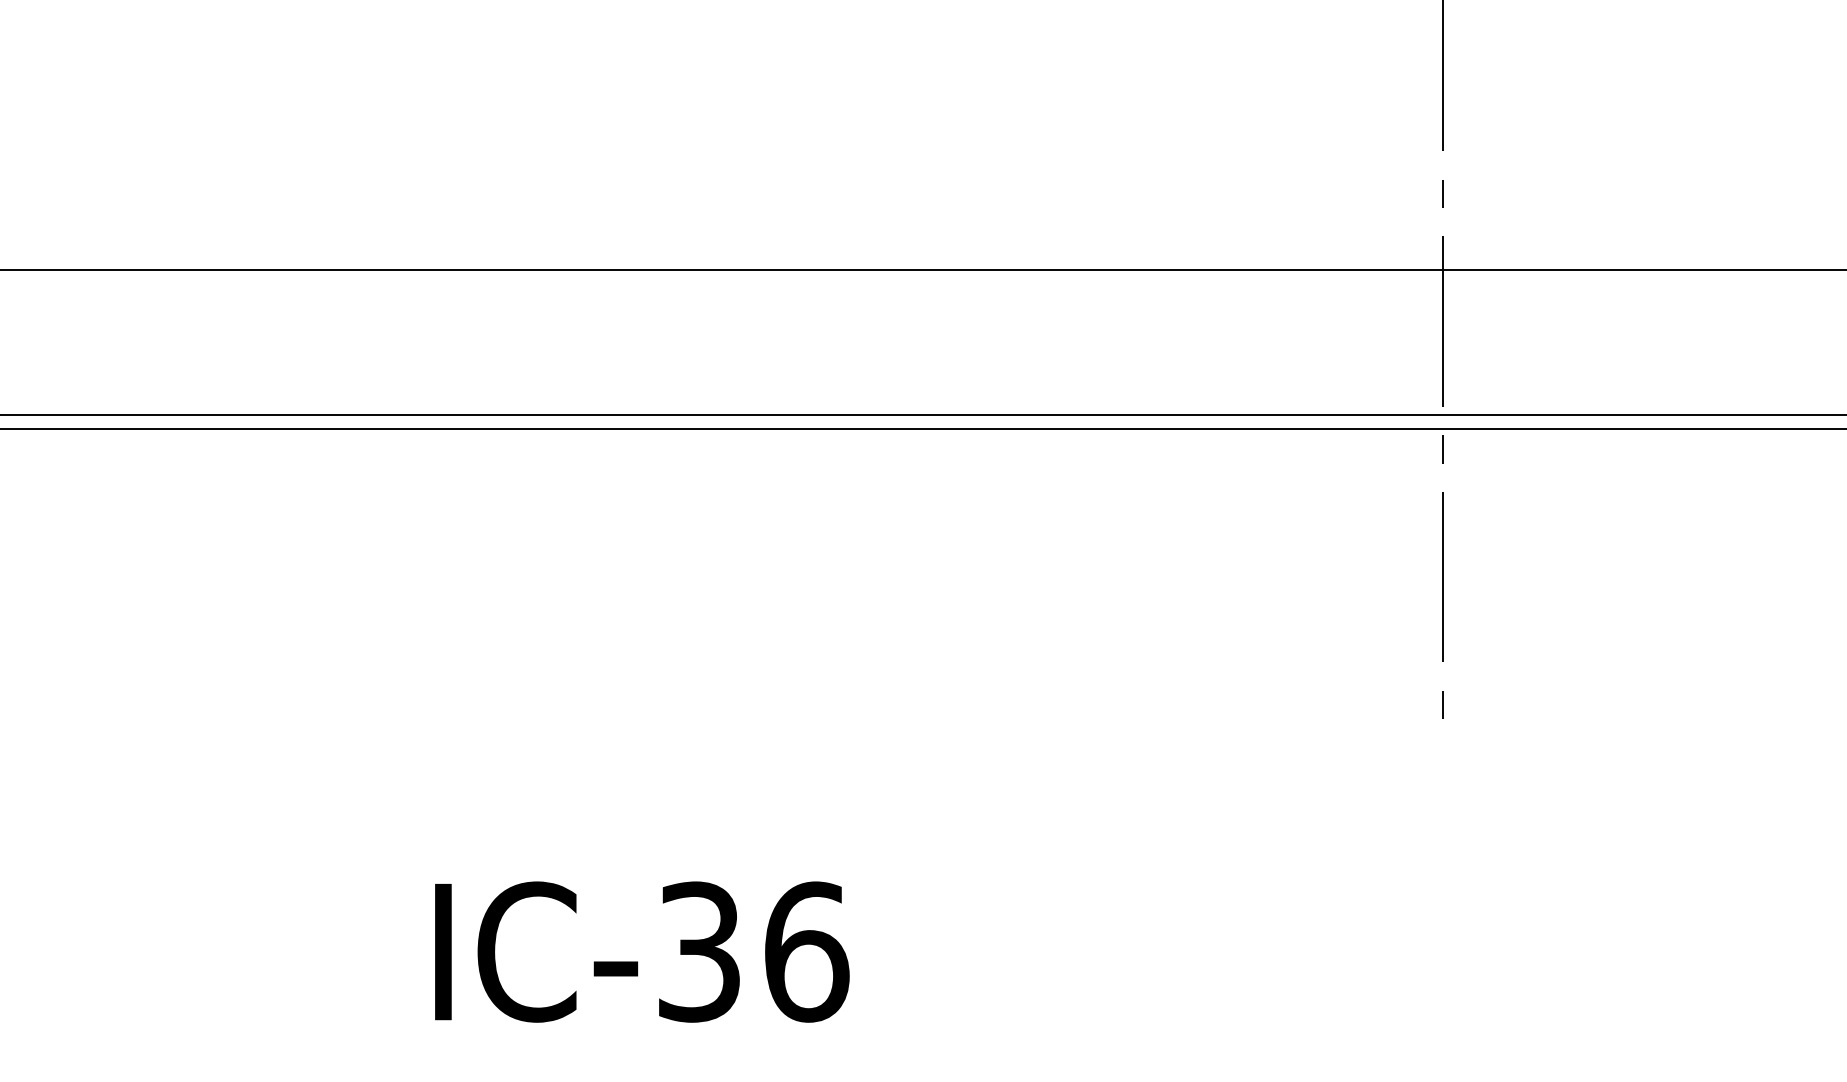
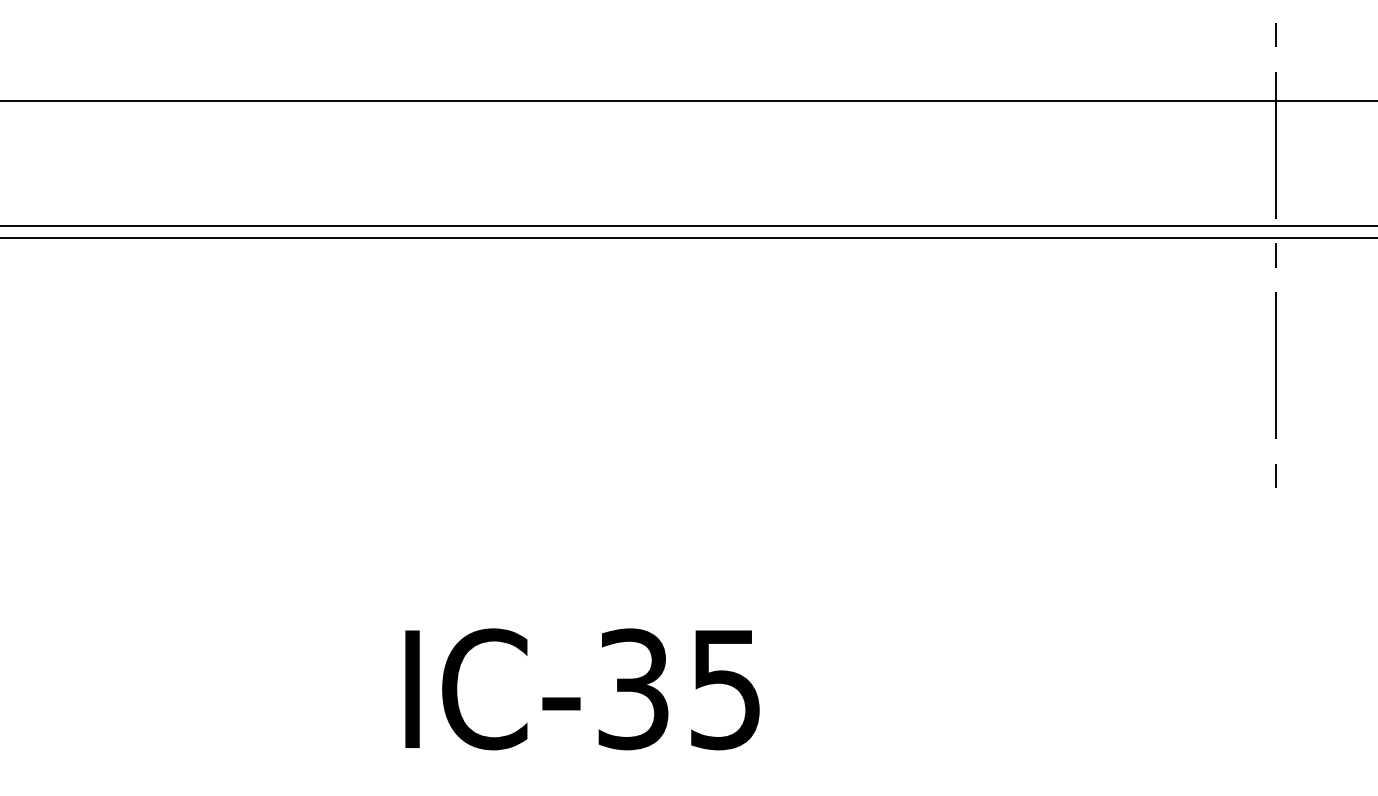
text: (807, 951) -> (726, 688), IC-36 -> IC-35

